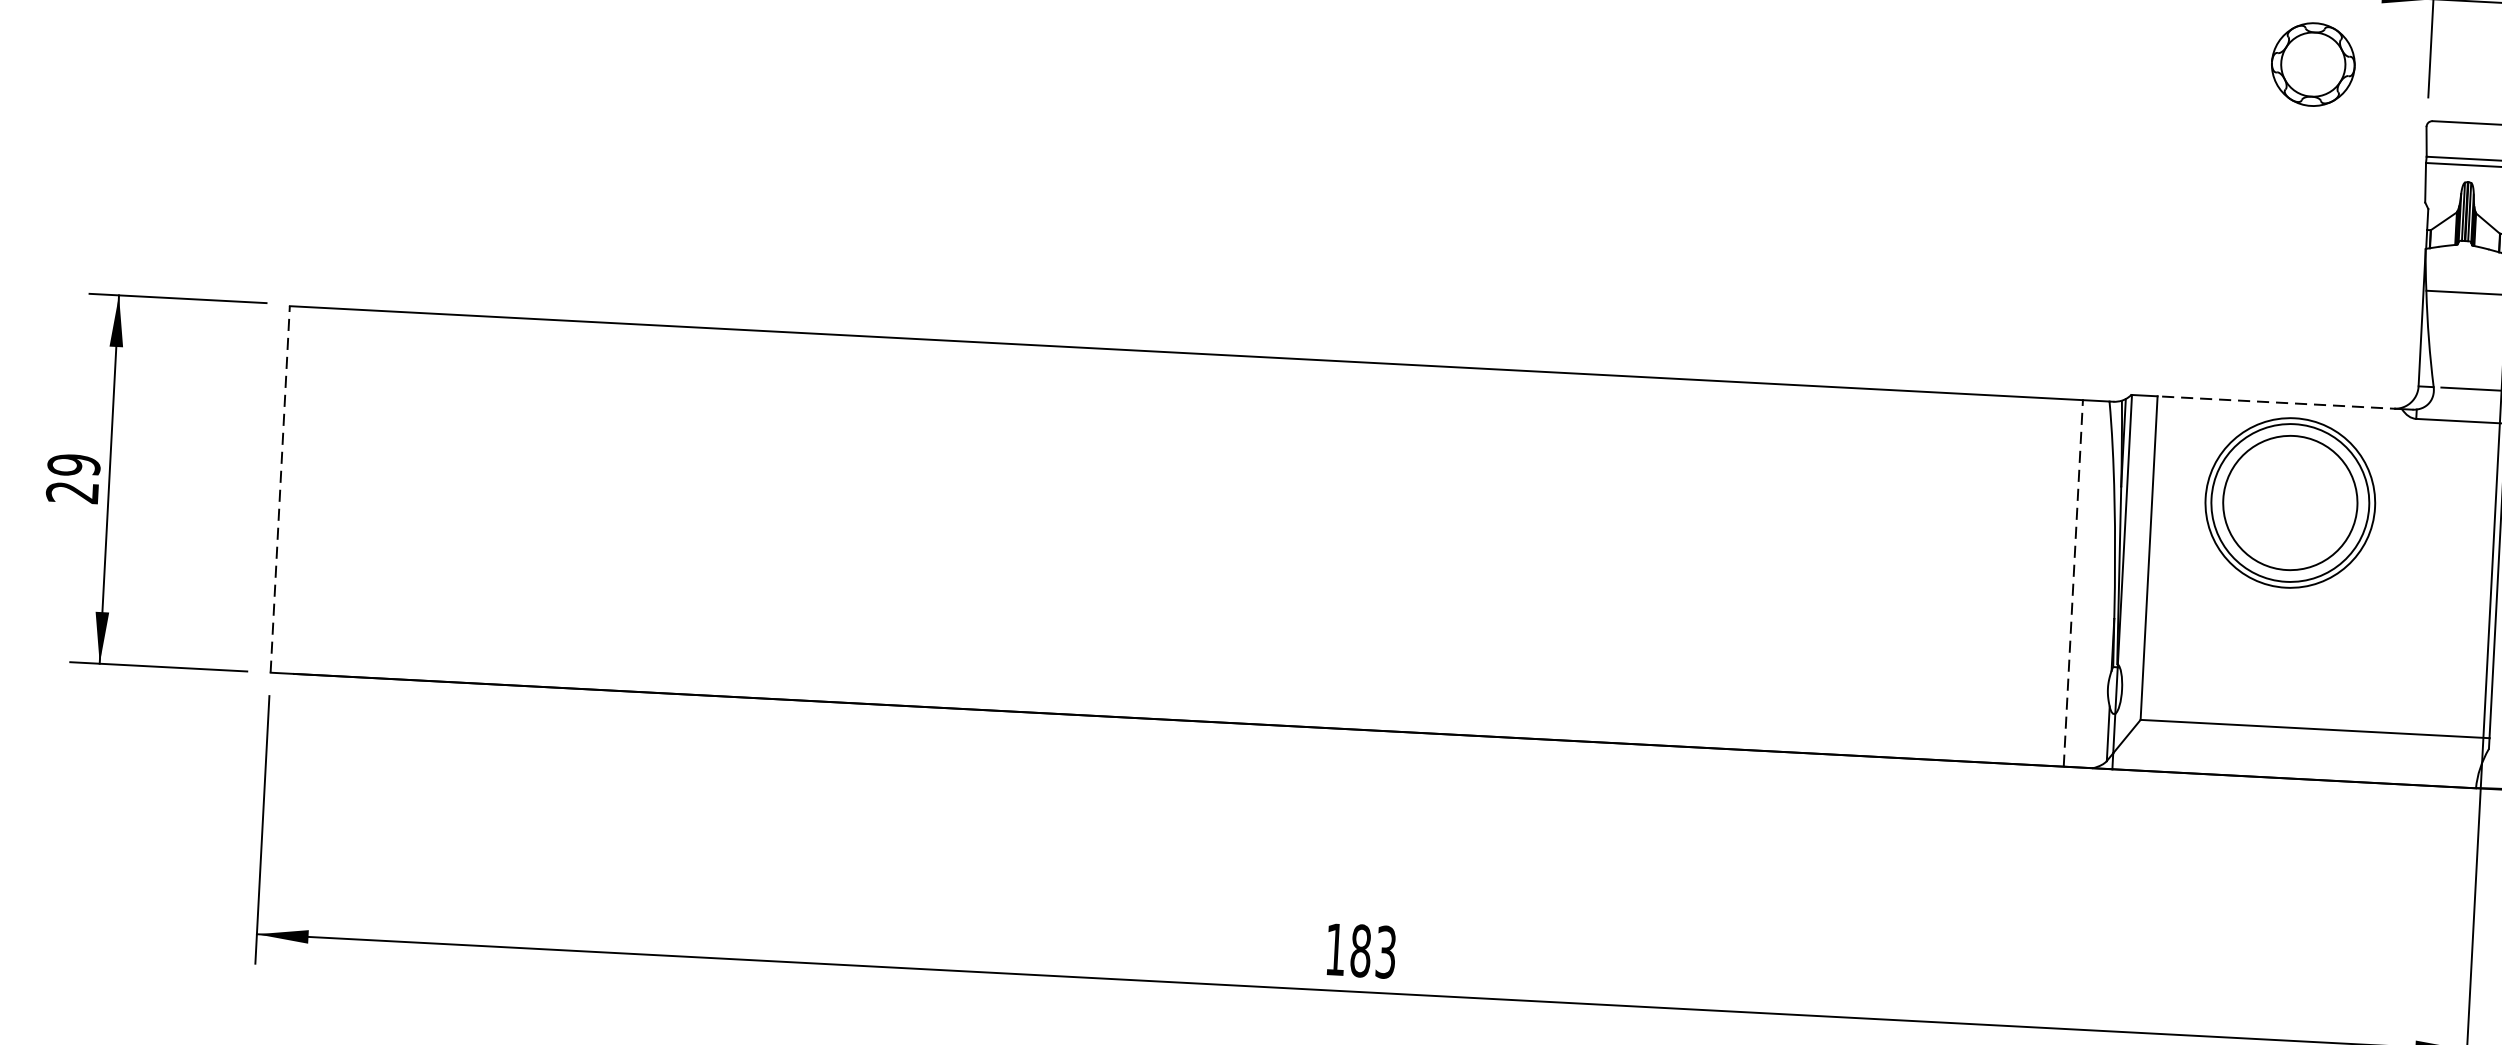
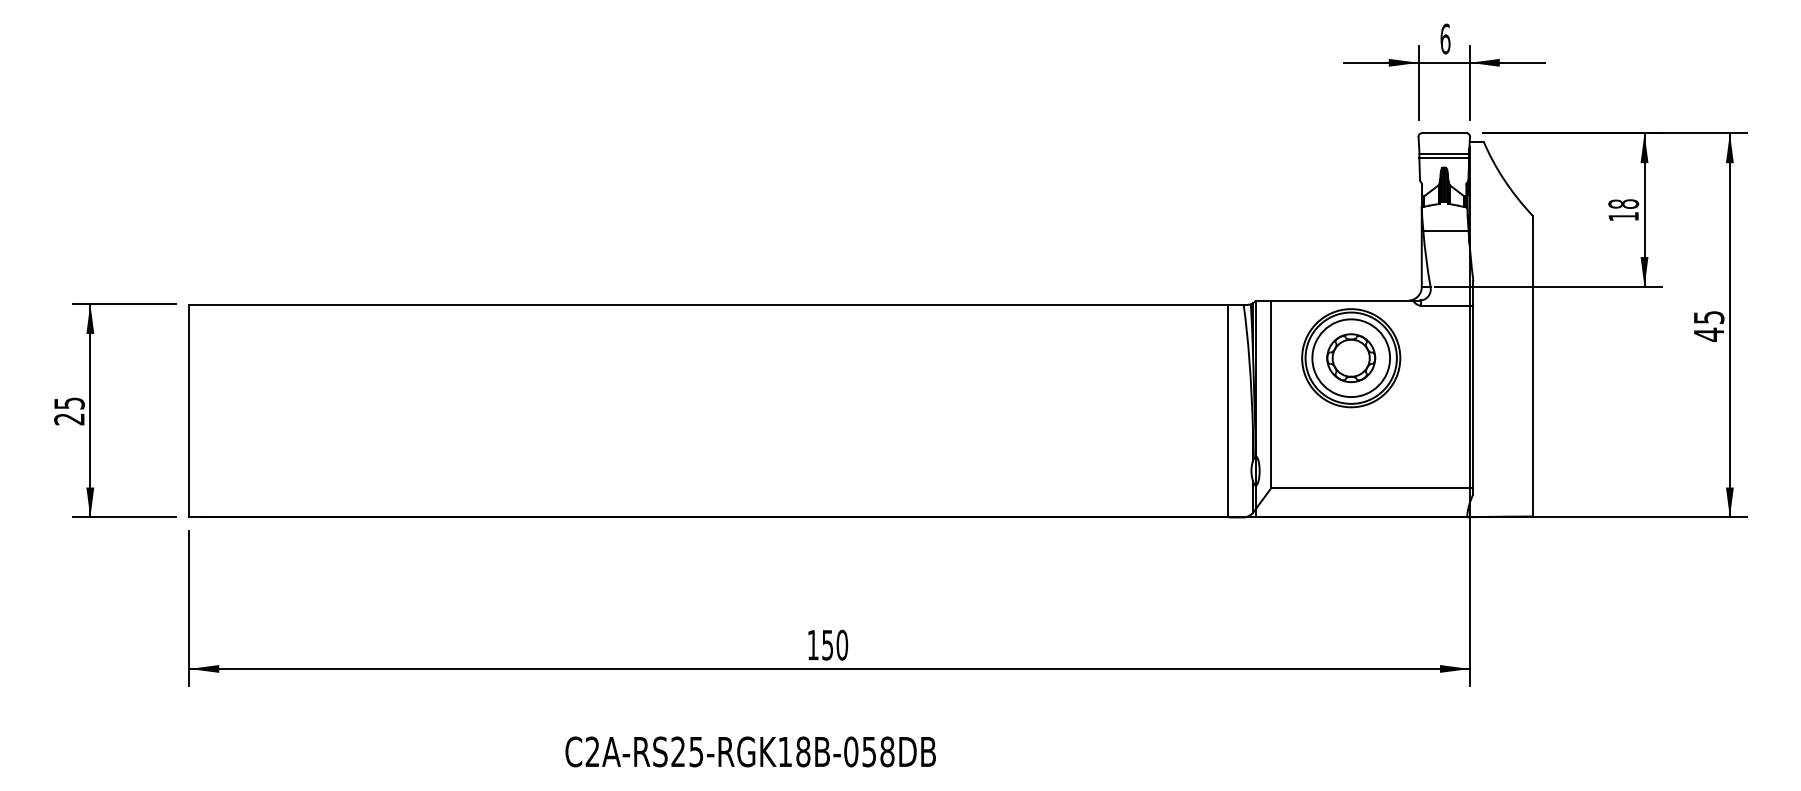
part: (2313, 63) -> (1351, 357), moved
line: (2280, 402) -> (1342, 300), dashed -> solid
text: (74, 465) -> (69, 403), 29 -> 25
line: (280, 488) -> (189, 410), dashed -> solid
line: (2073, 582) -> (1228, 410), dashed -> solid
text: (1374, 950) -> (835, 644), 183 -> 150

